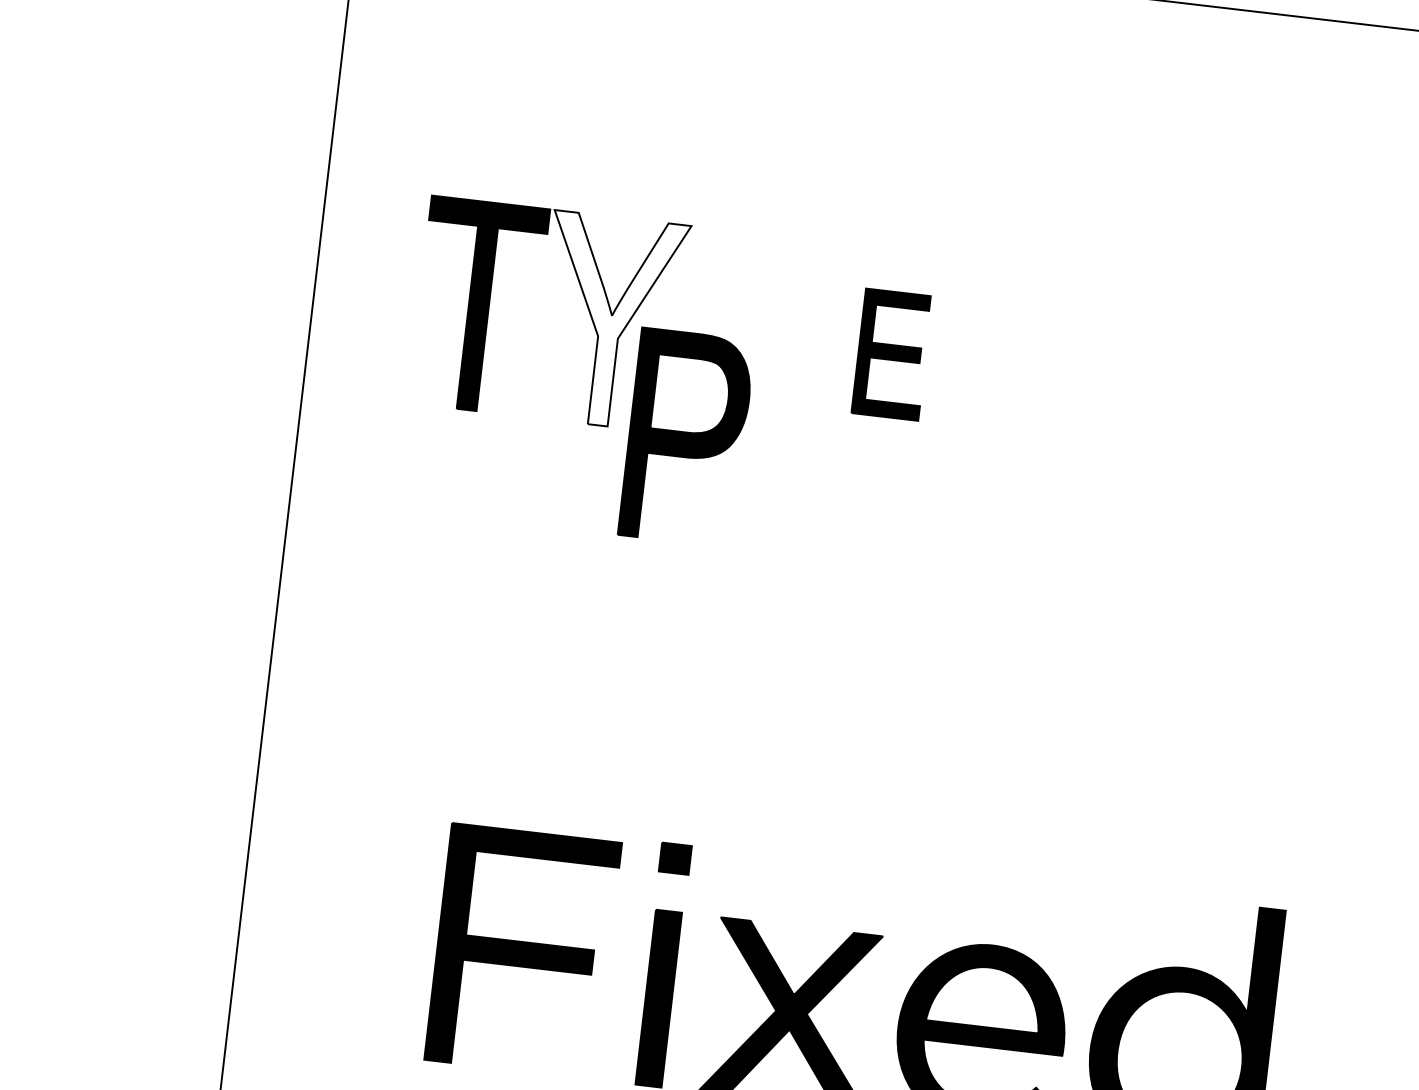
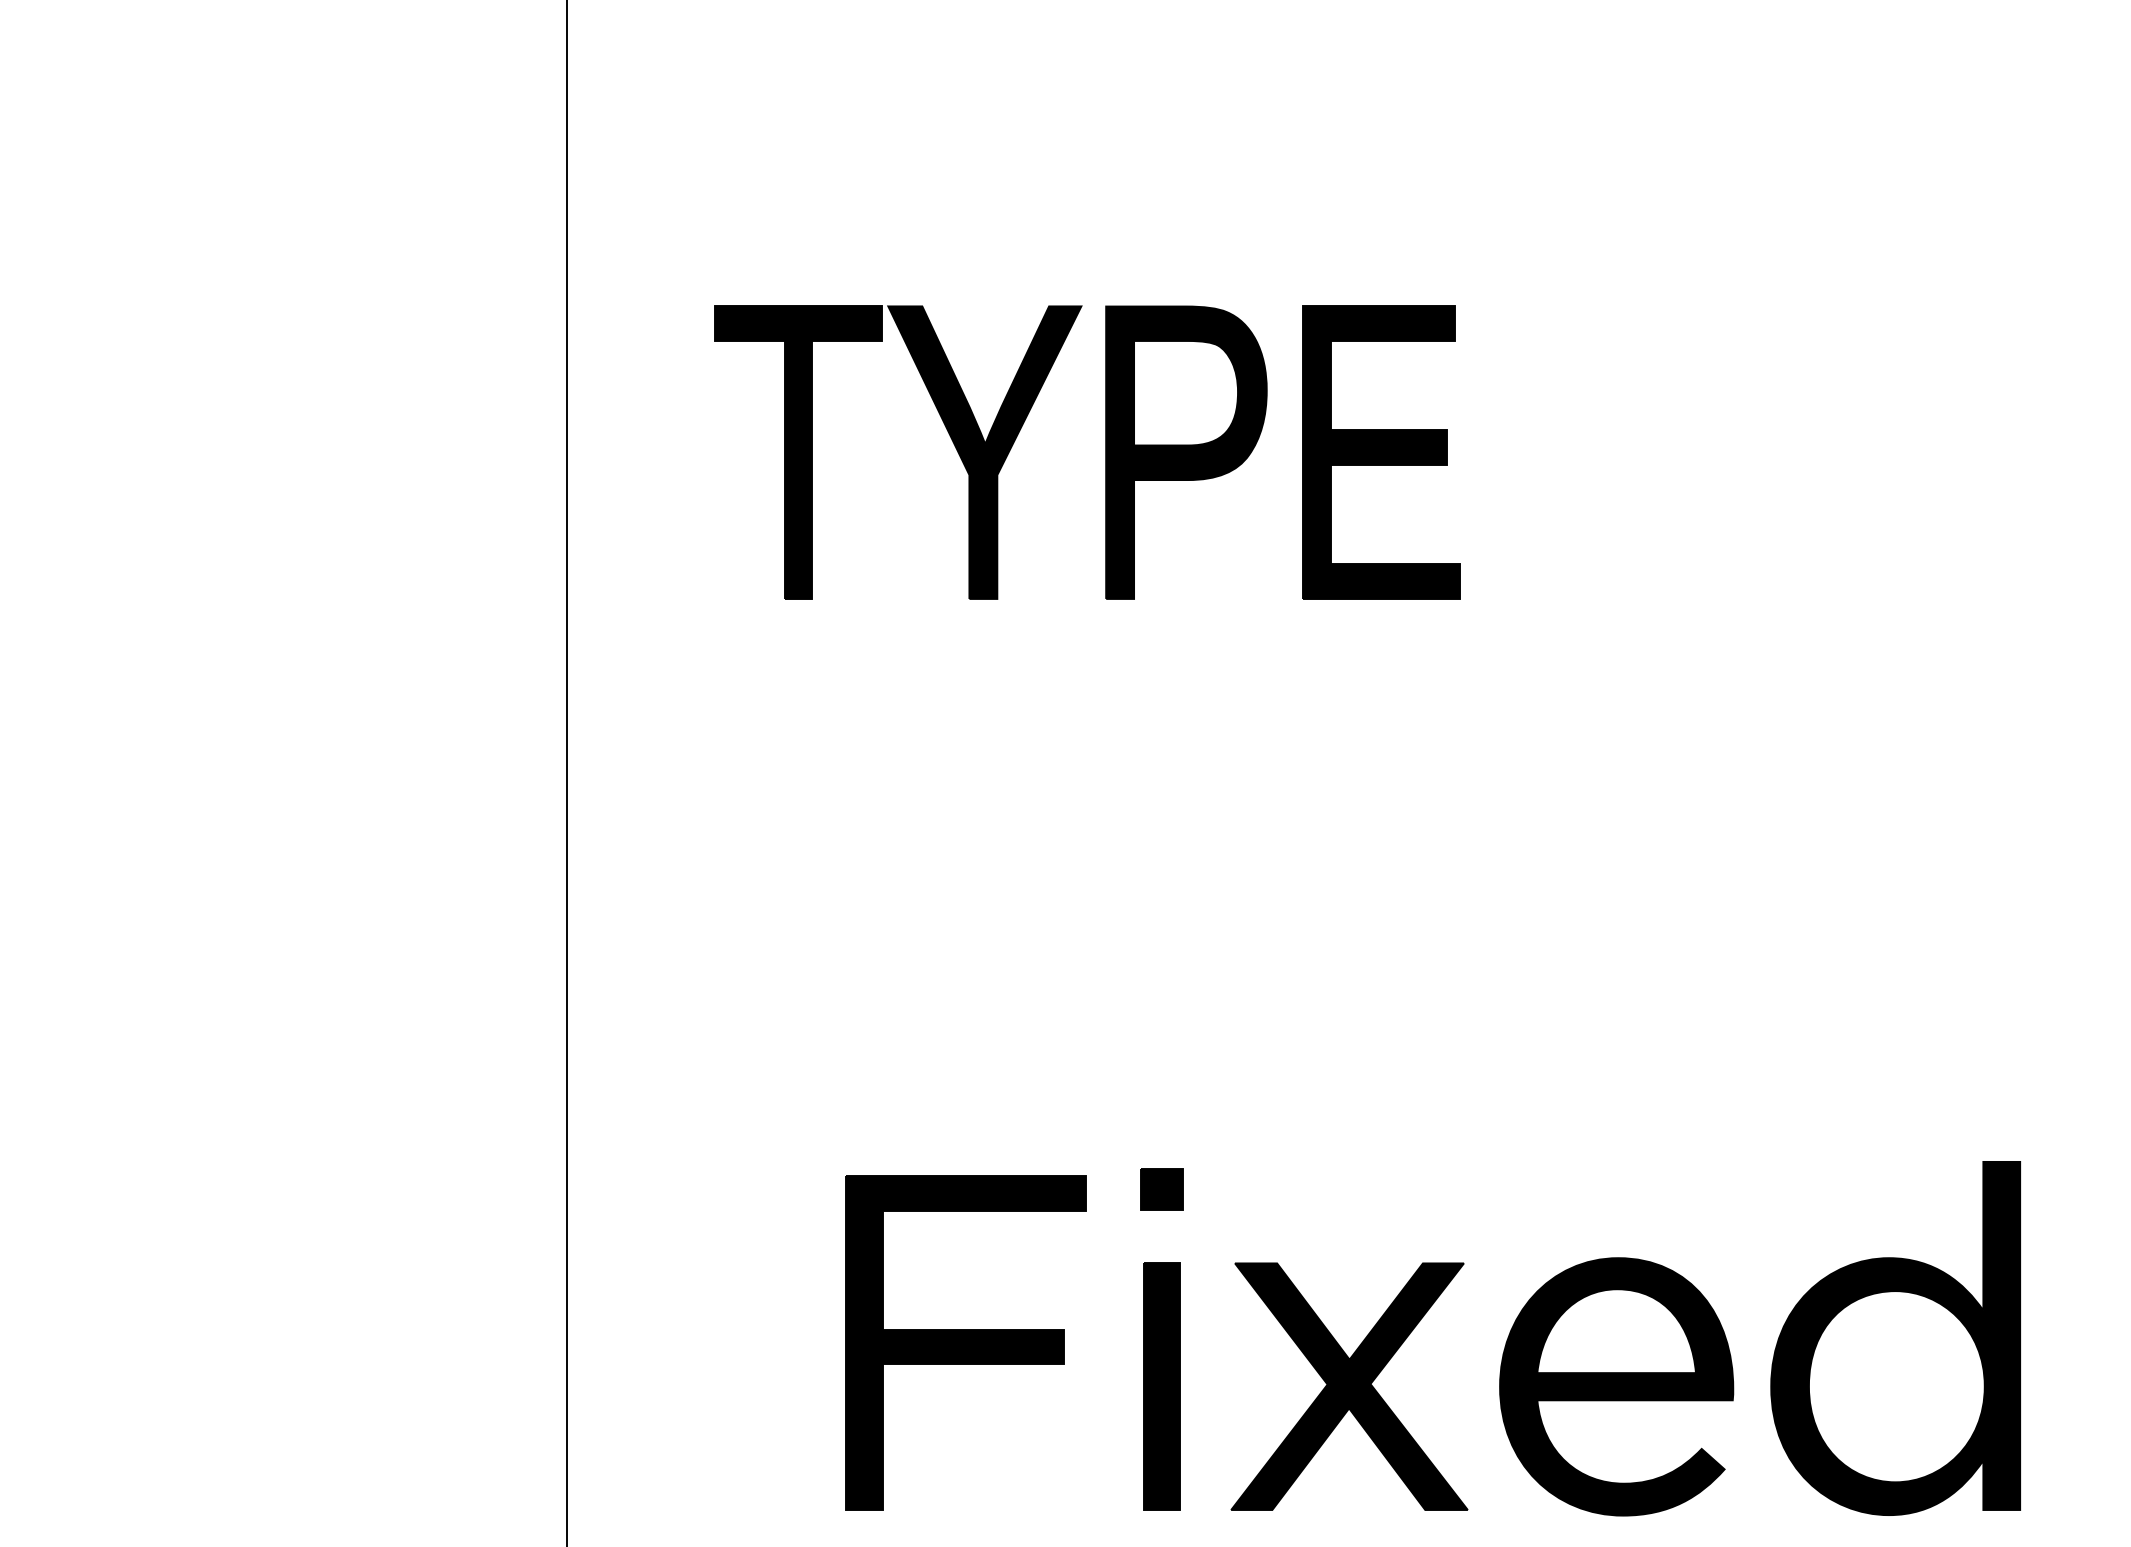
fill: (610, 321) -> (984, 452), added
part: (892, 354) -> (1381, 452), size x1.67
part: (686, 437) -> (1186, 452), moved

